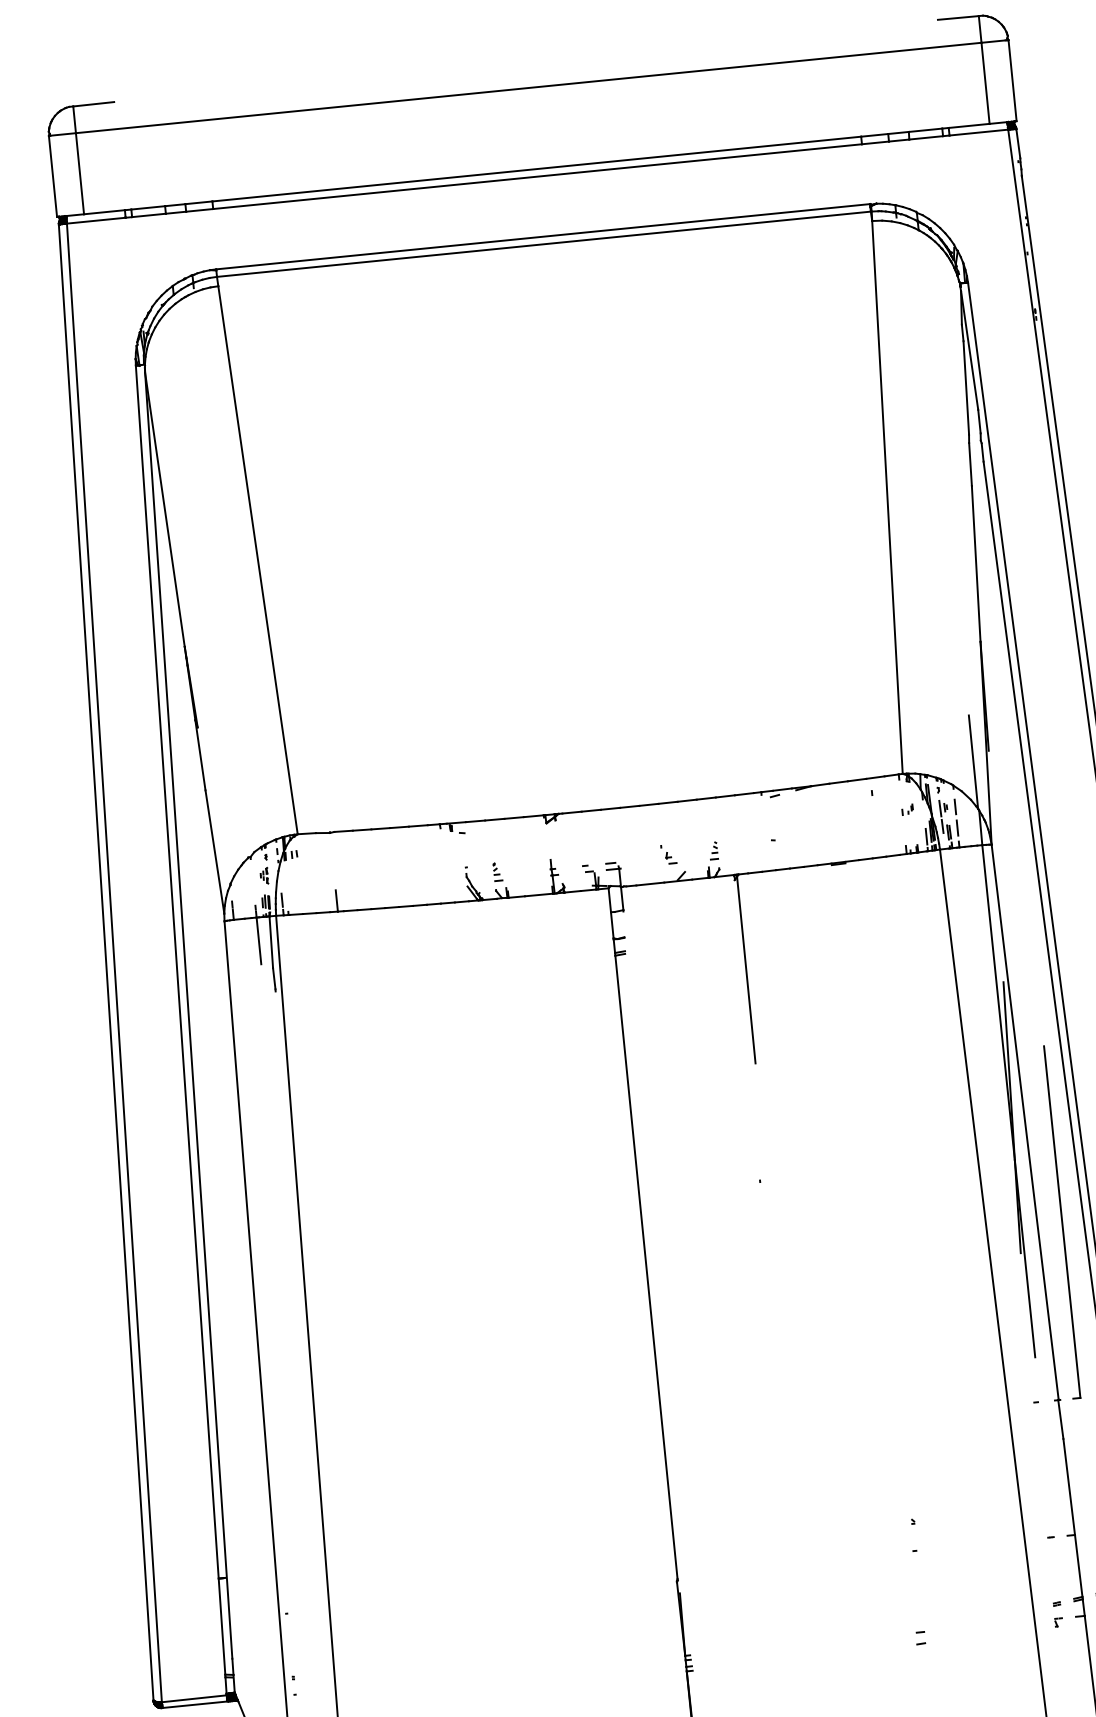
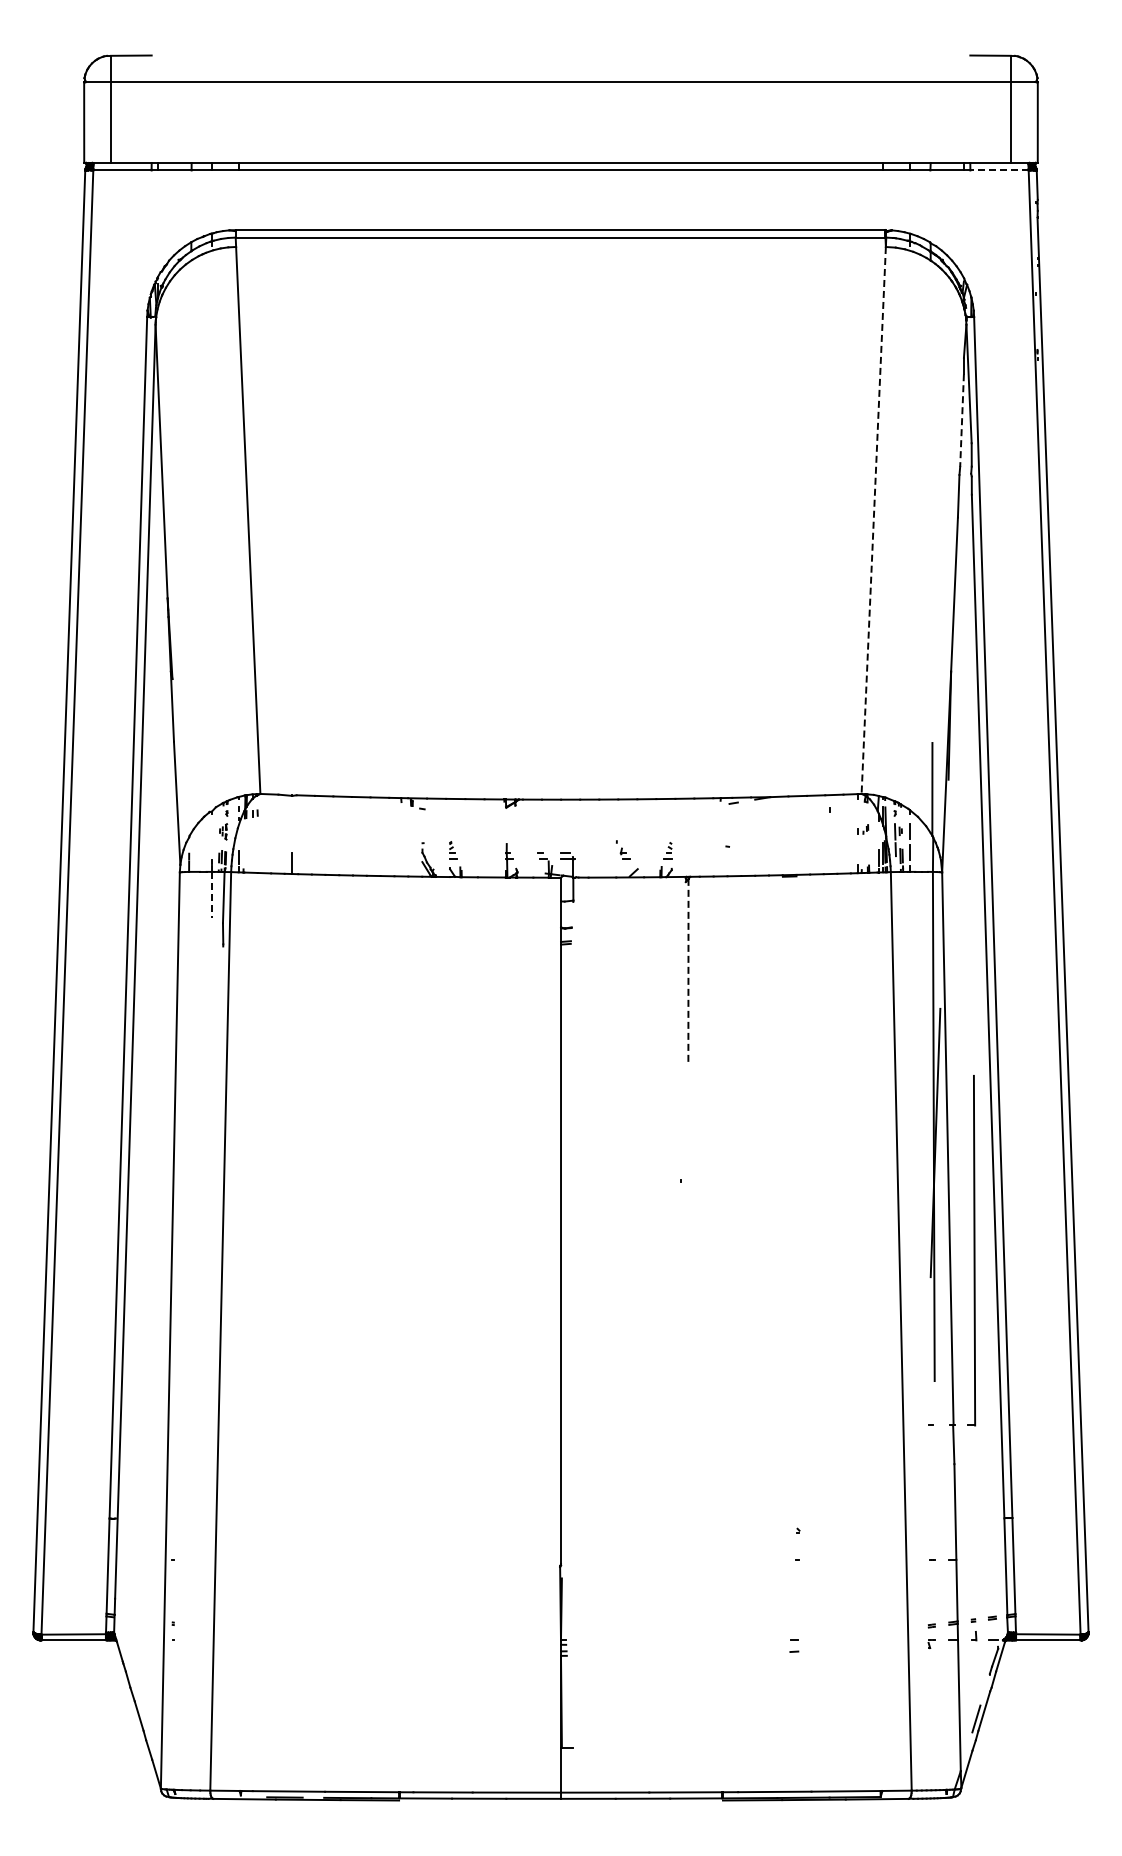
line: (978, 132) -> (999, 170), solid -> dashed
line: (966, 388) -> (962, 421), solid -> dashed
line: (887, 497) -> (873, 520), solid -> dashed
line: (258, 941) -> (211, 895), solid -> dashed
line: (746, 969) -> (688, 971), solid -> dashed

